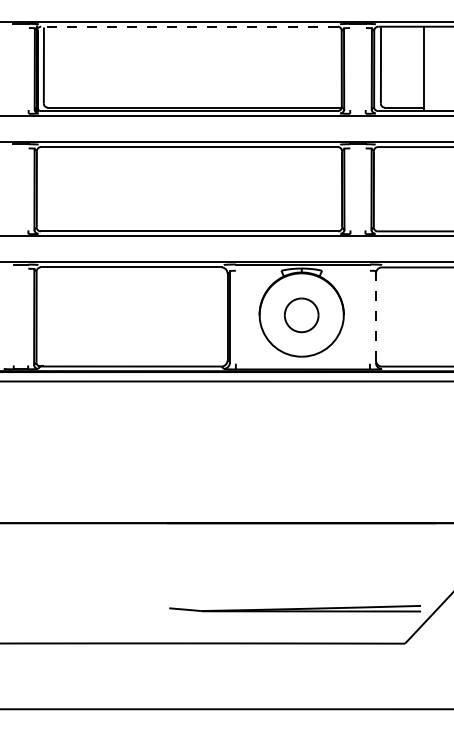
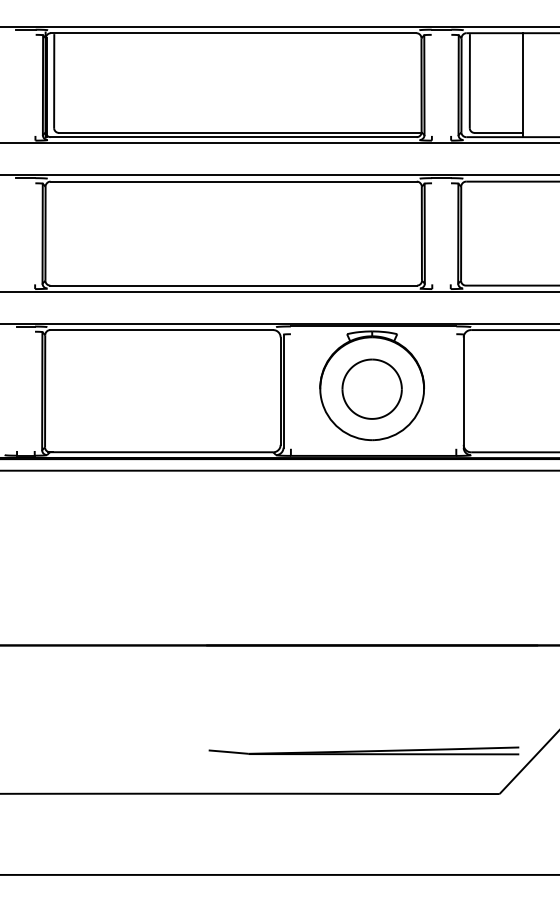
line: (189, 26) -> (233, 33), dashed -> solid
part: (301, 314) -> (371, 388), size x1.43
line: (375, 317) -> (463, 391), dashed -> solid

